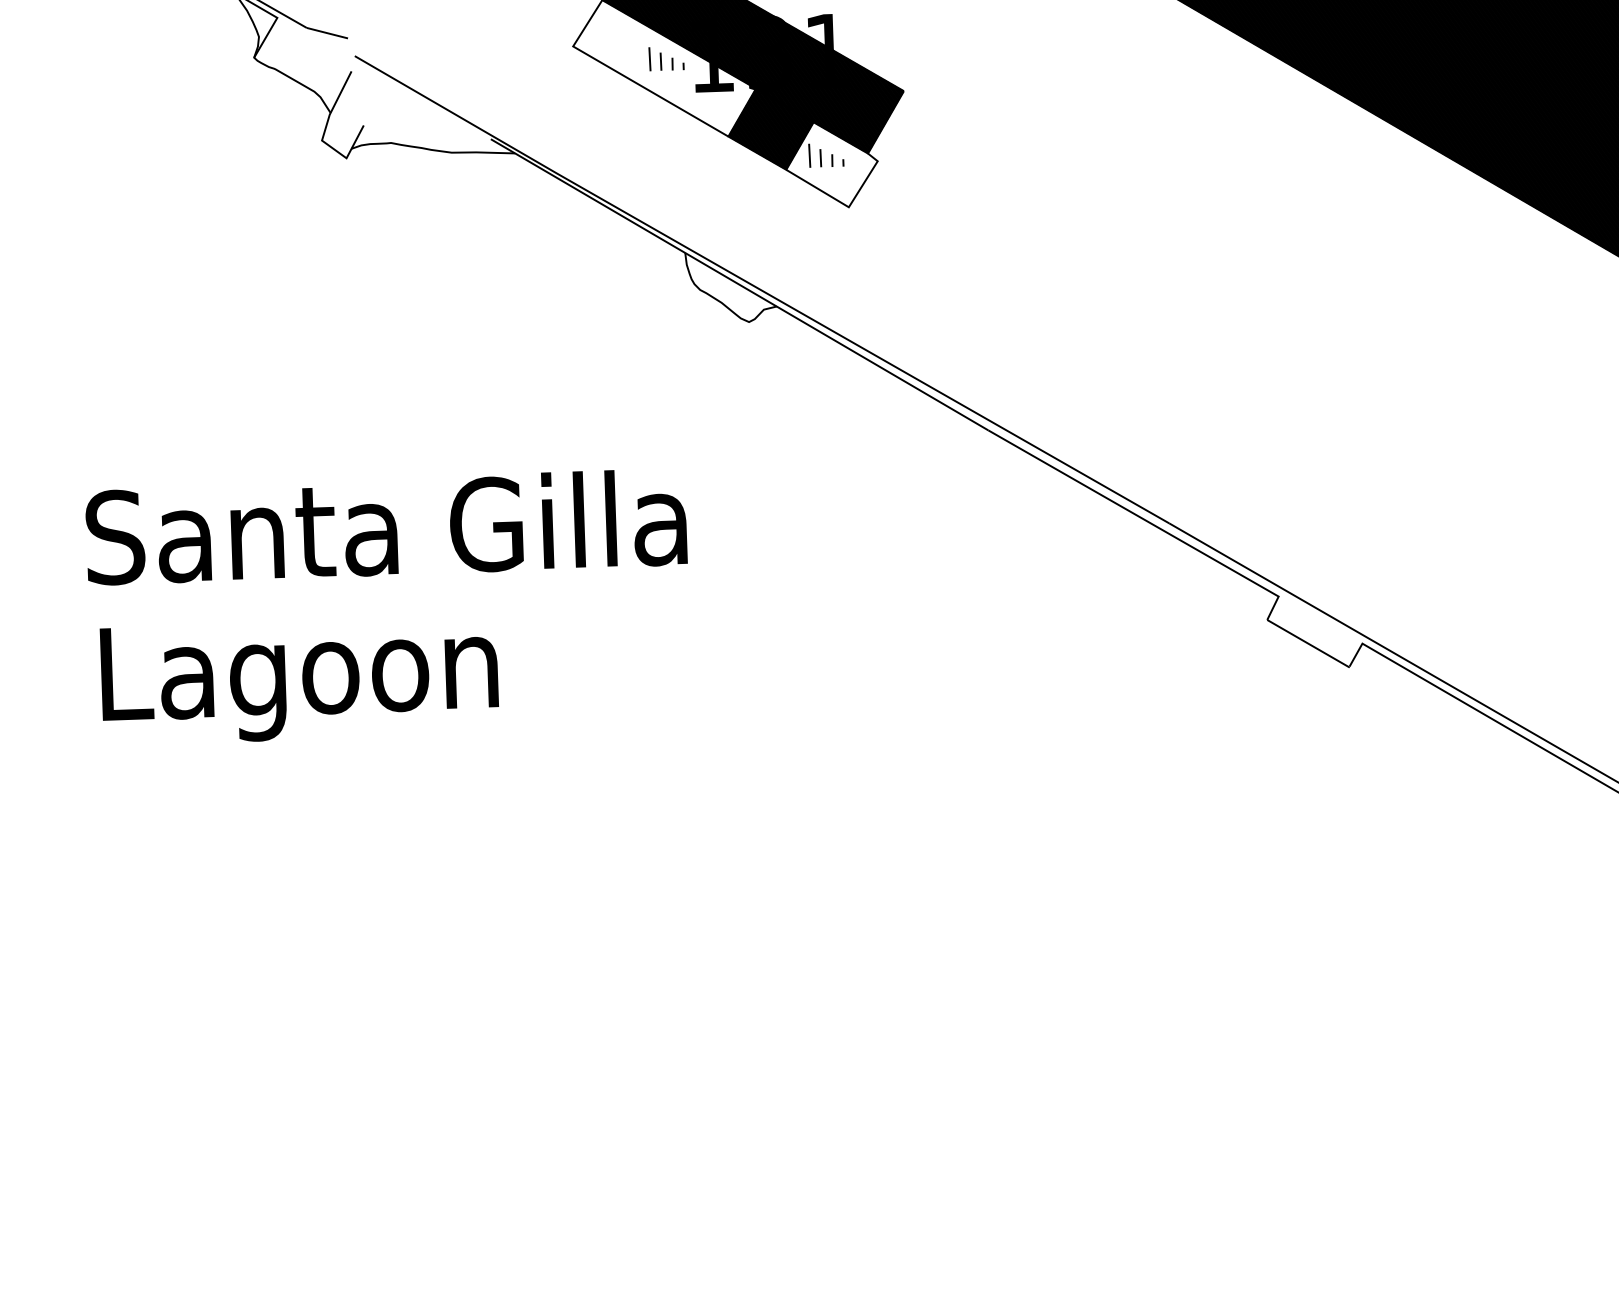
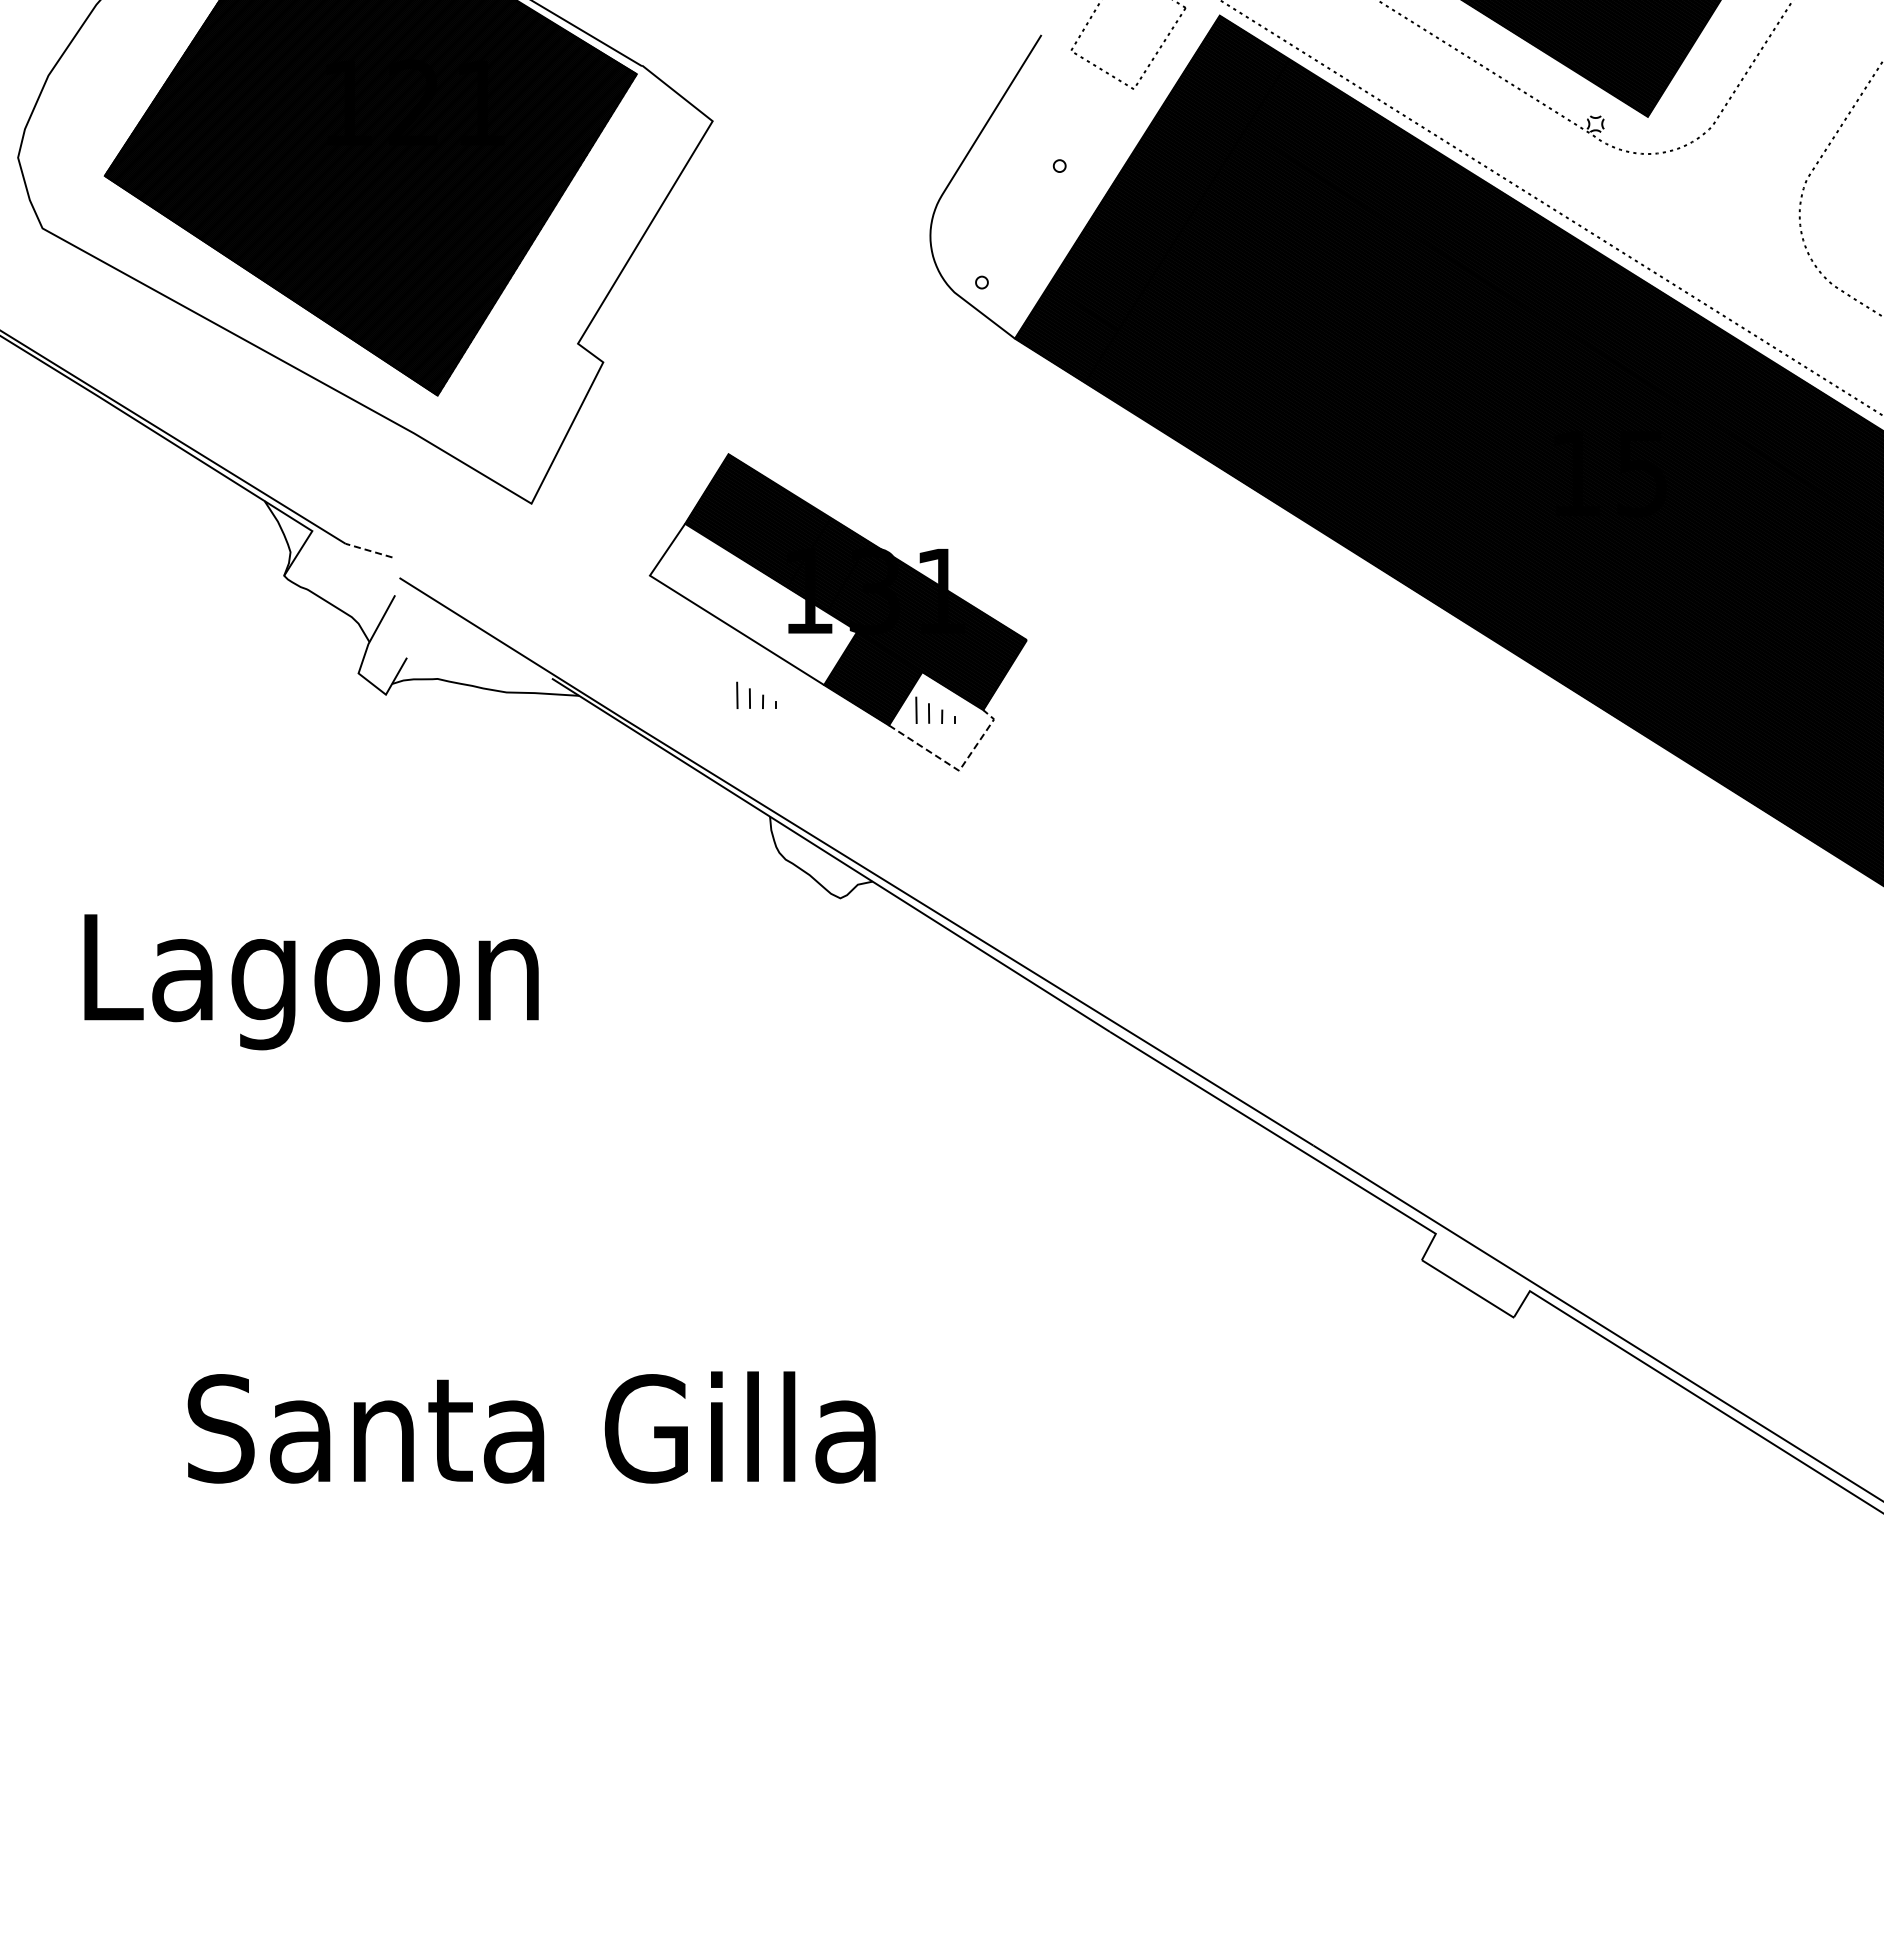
line: (326, 33) -> (368, 550), solid -> dashed
part: (666, 57) -> (756, 694), moved
line: (847, 206) -> (957, 769), solid -> dashed
text: (386, 527) -> (531, 1427), moved
text: (299, 681) -> (311, 982), moved

